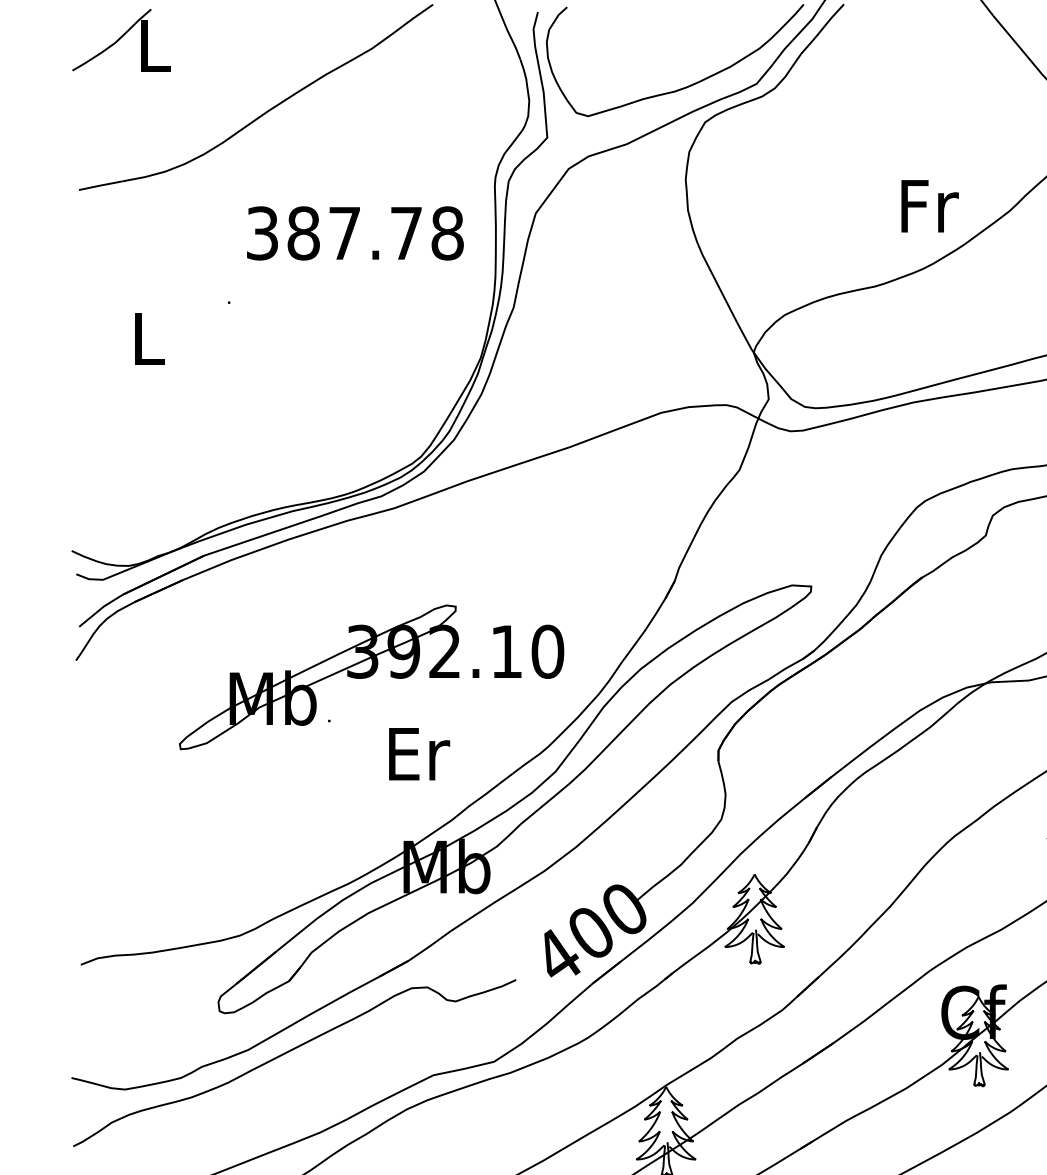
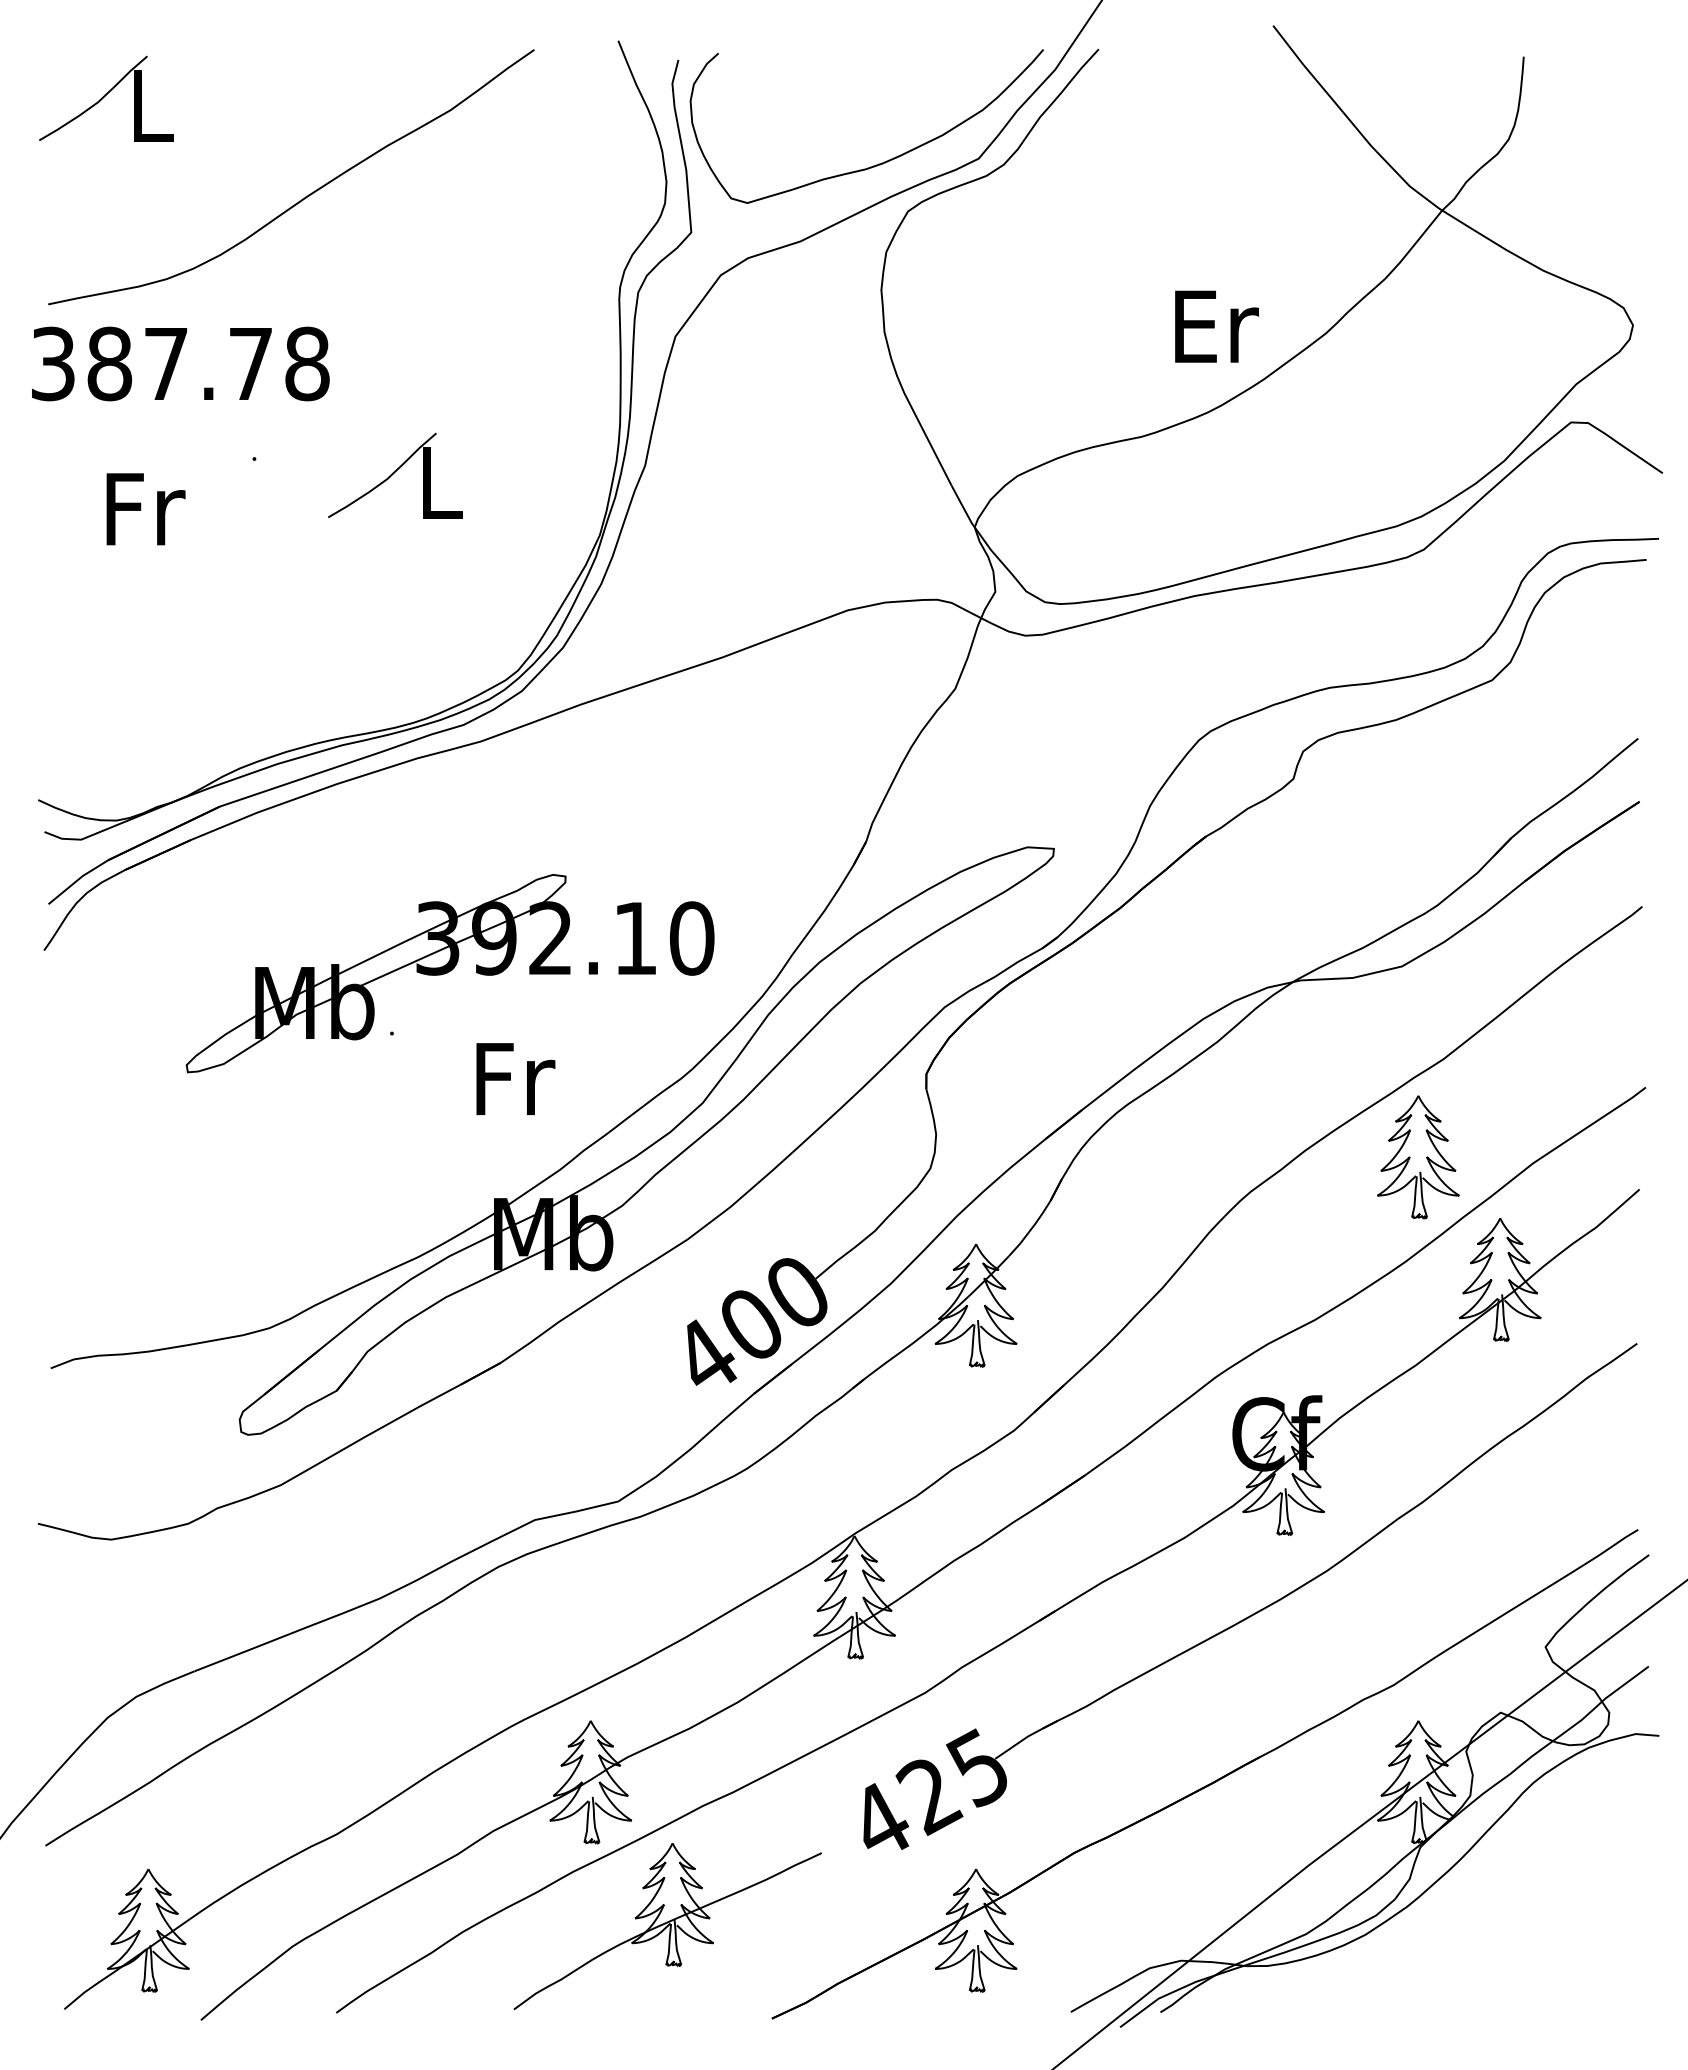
text: (929, 206) -> (1216, 326), Fr -> Er
text: (355, 233) -> (180, 363), moved
part: (331, 314) -> (395, 475), added
text: (149, 339) -> (145, 509), L -> Fr
text: (419, 754) -> (515, 1079), Er -> Fr
curve: (288, 1052) -> (336, 1488), removed

